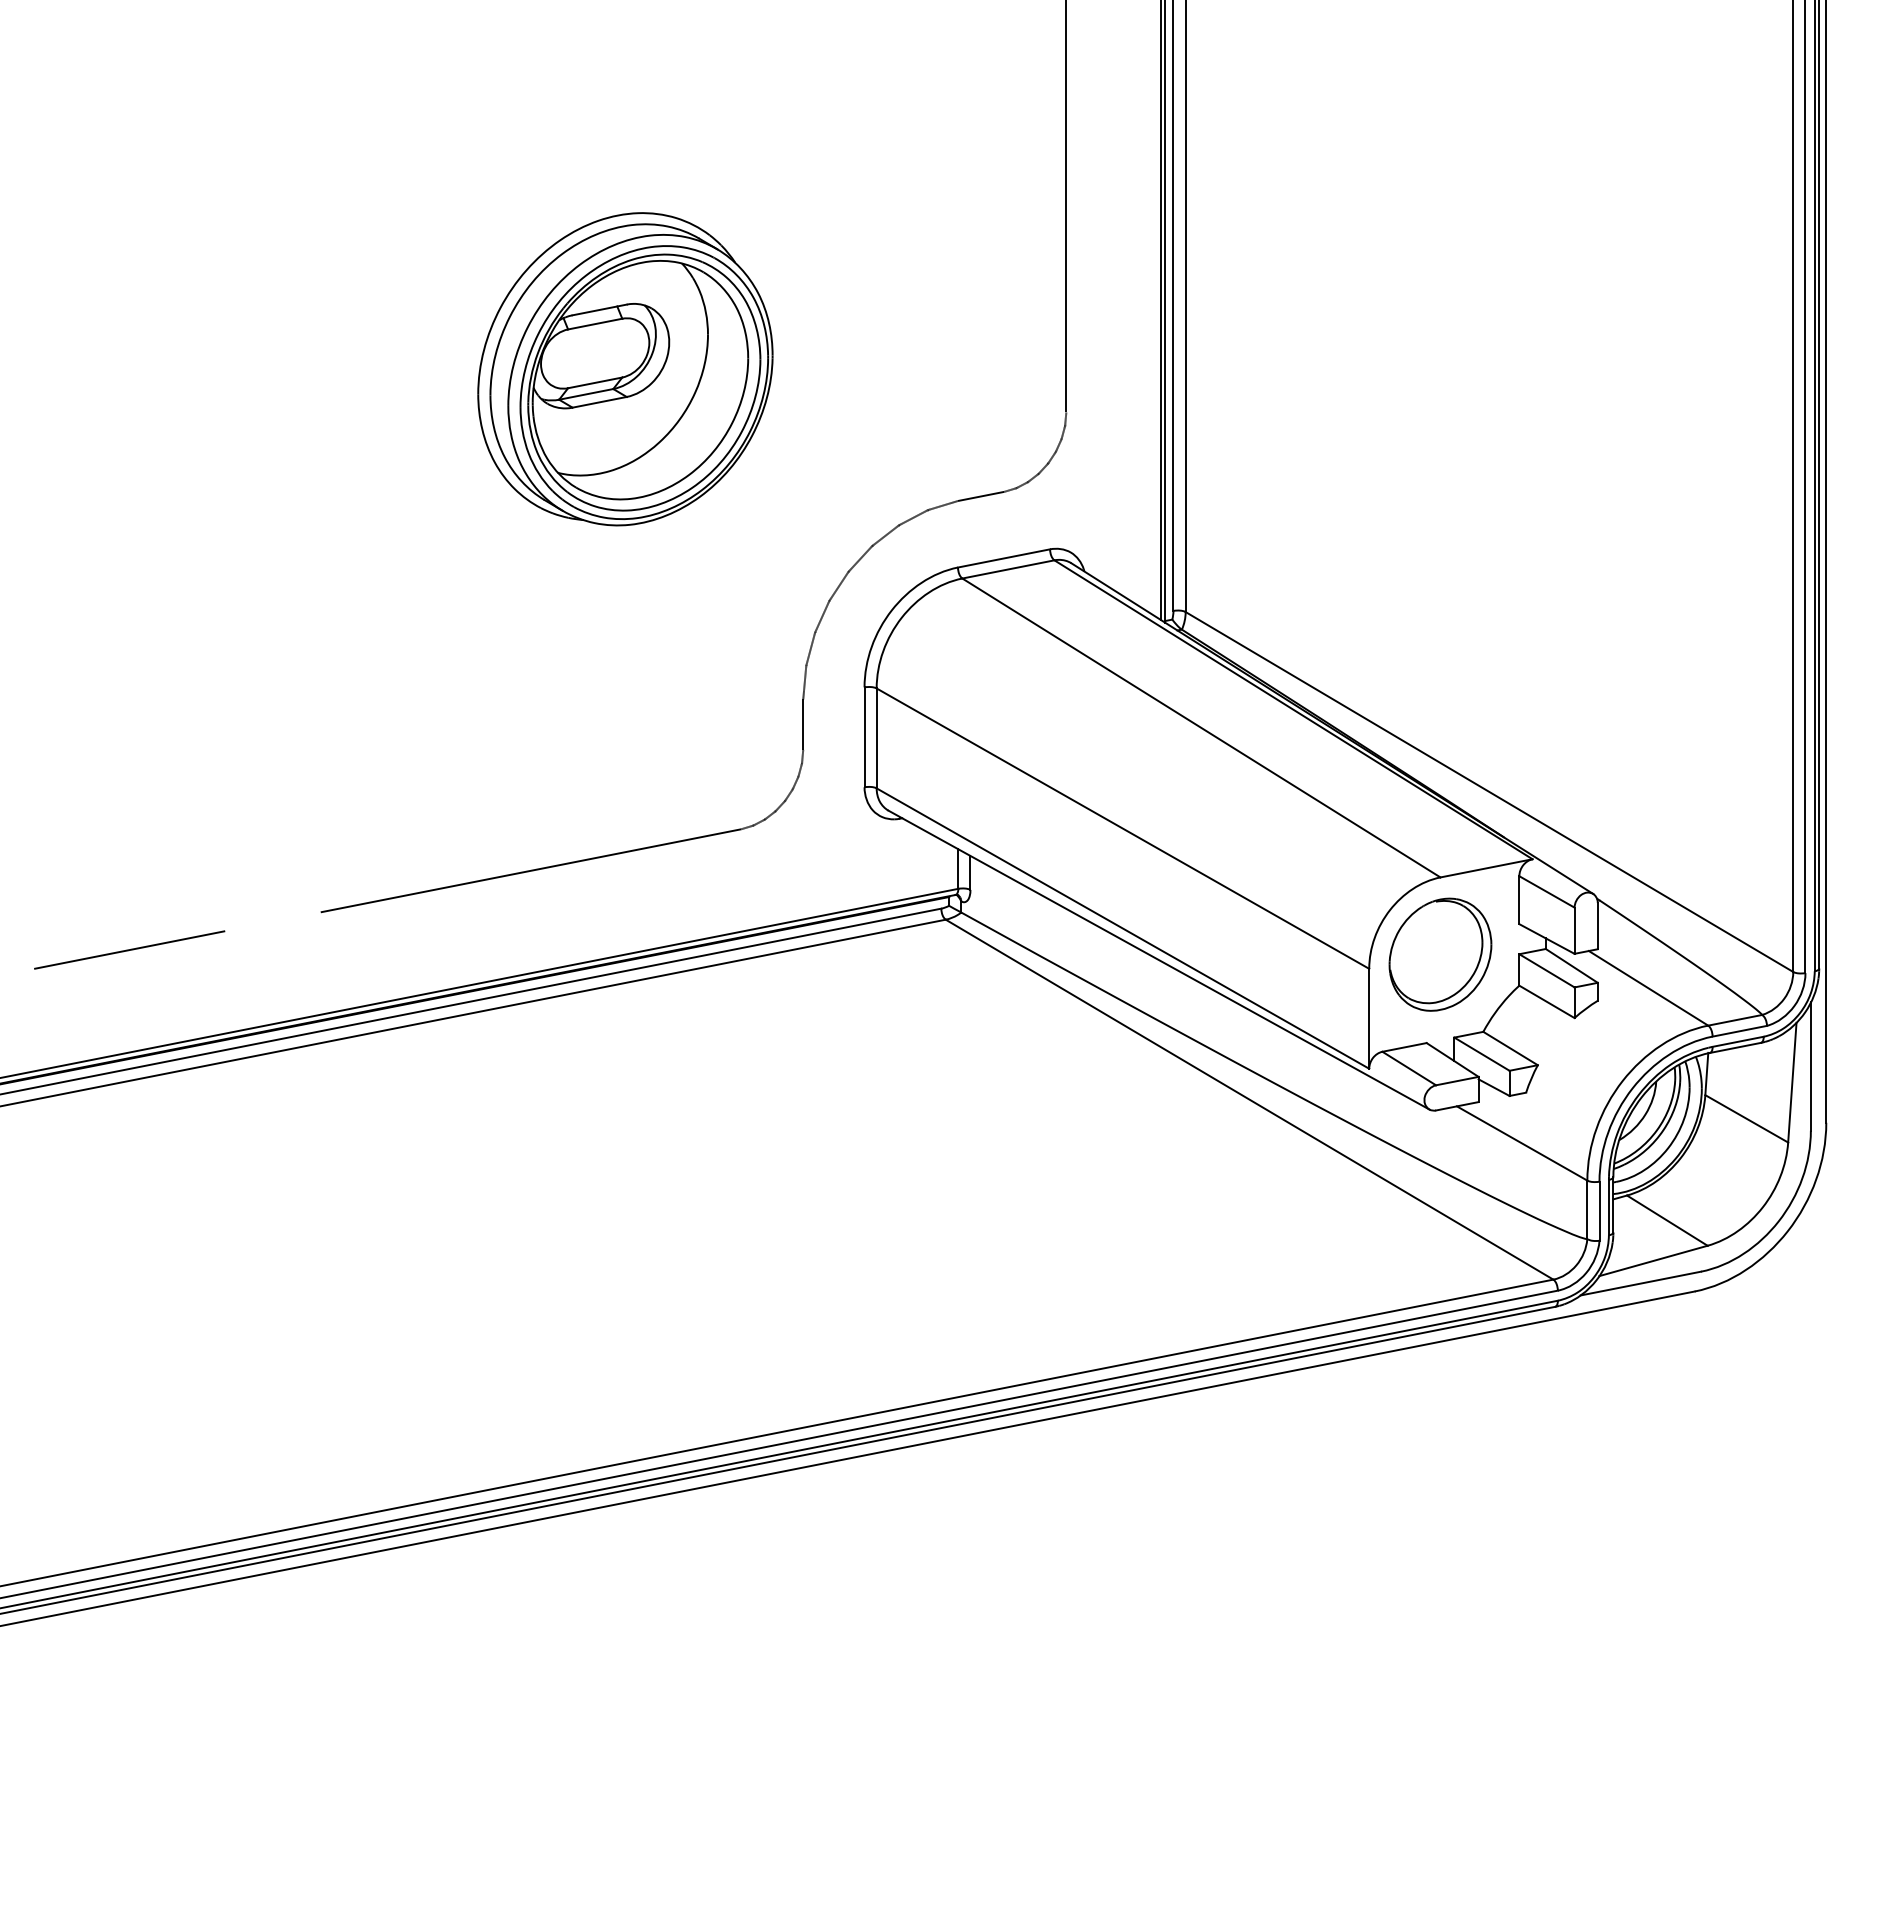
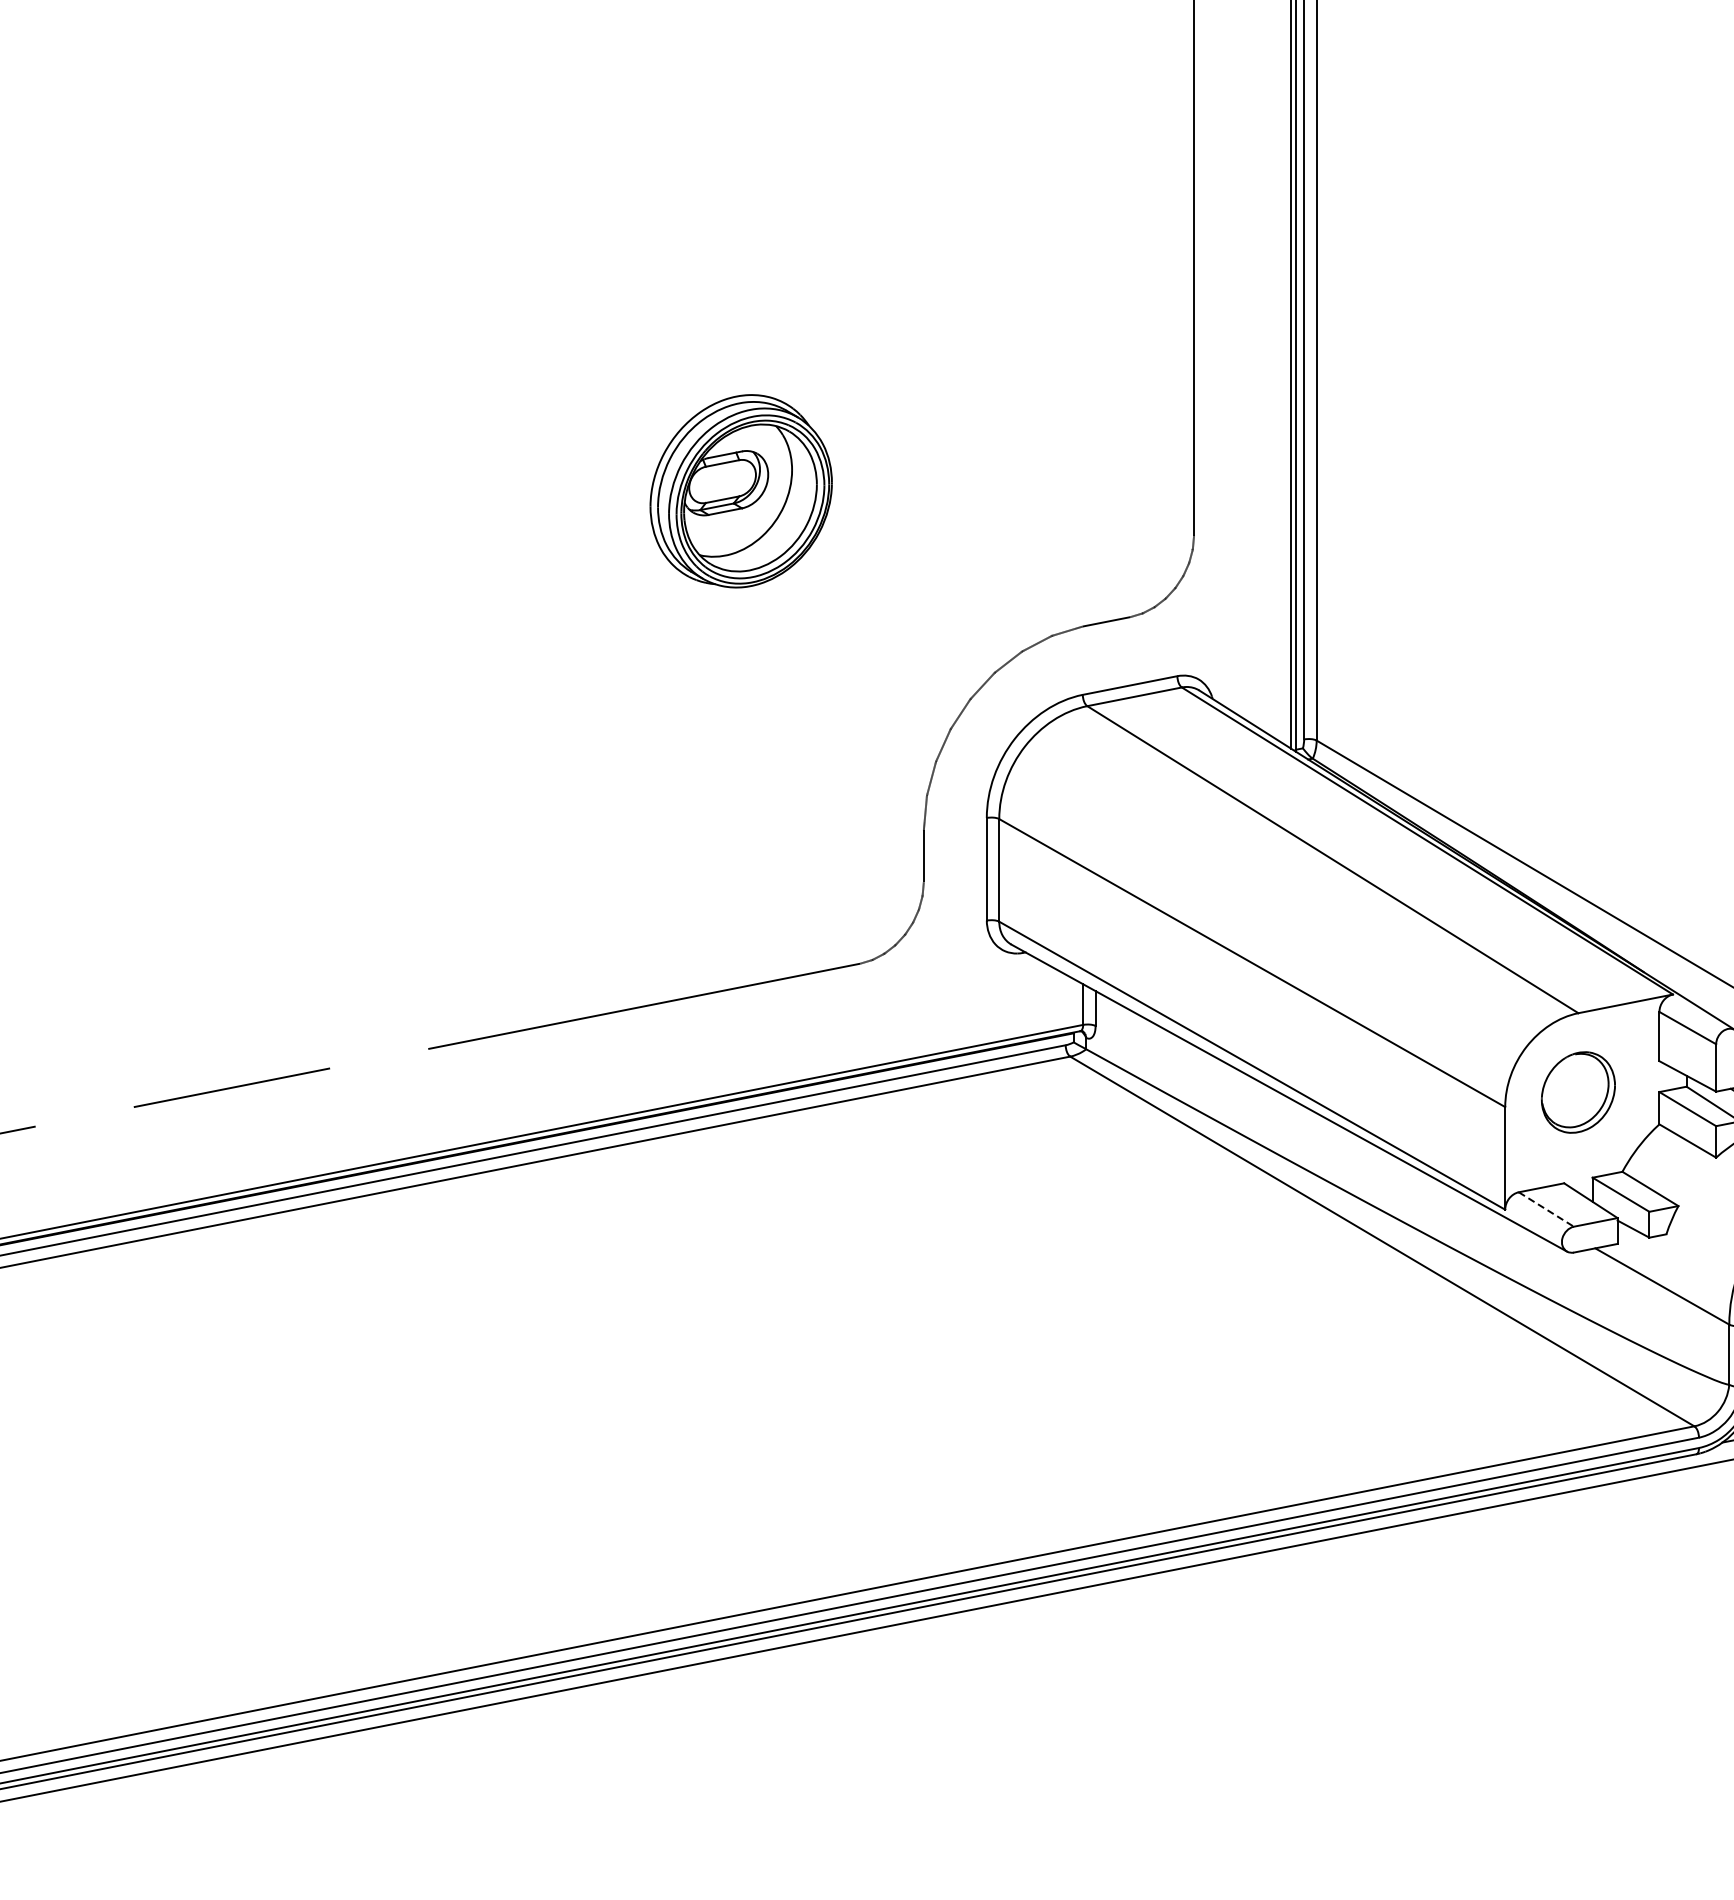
part: (625, 369) -> (741, 491), size x0.6
part: (1440, 954) -> (1578, 1092), size x0.7
line: (1409, 1068) -> (1546, 1209), solid -> dashed

